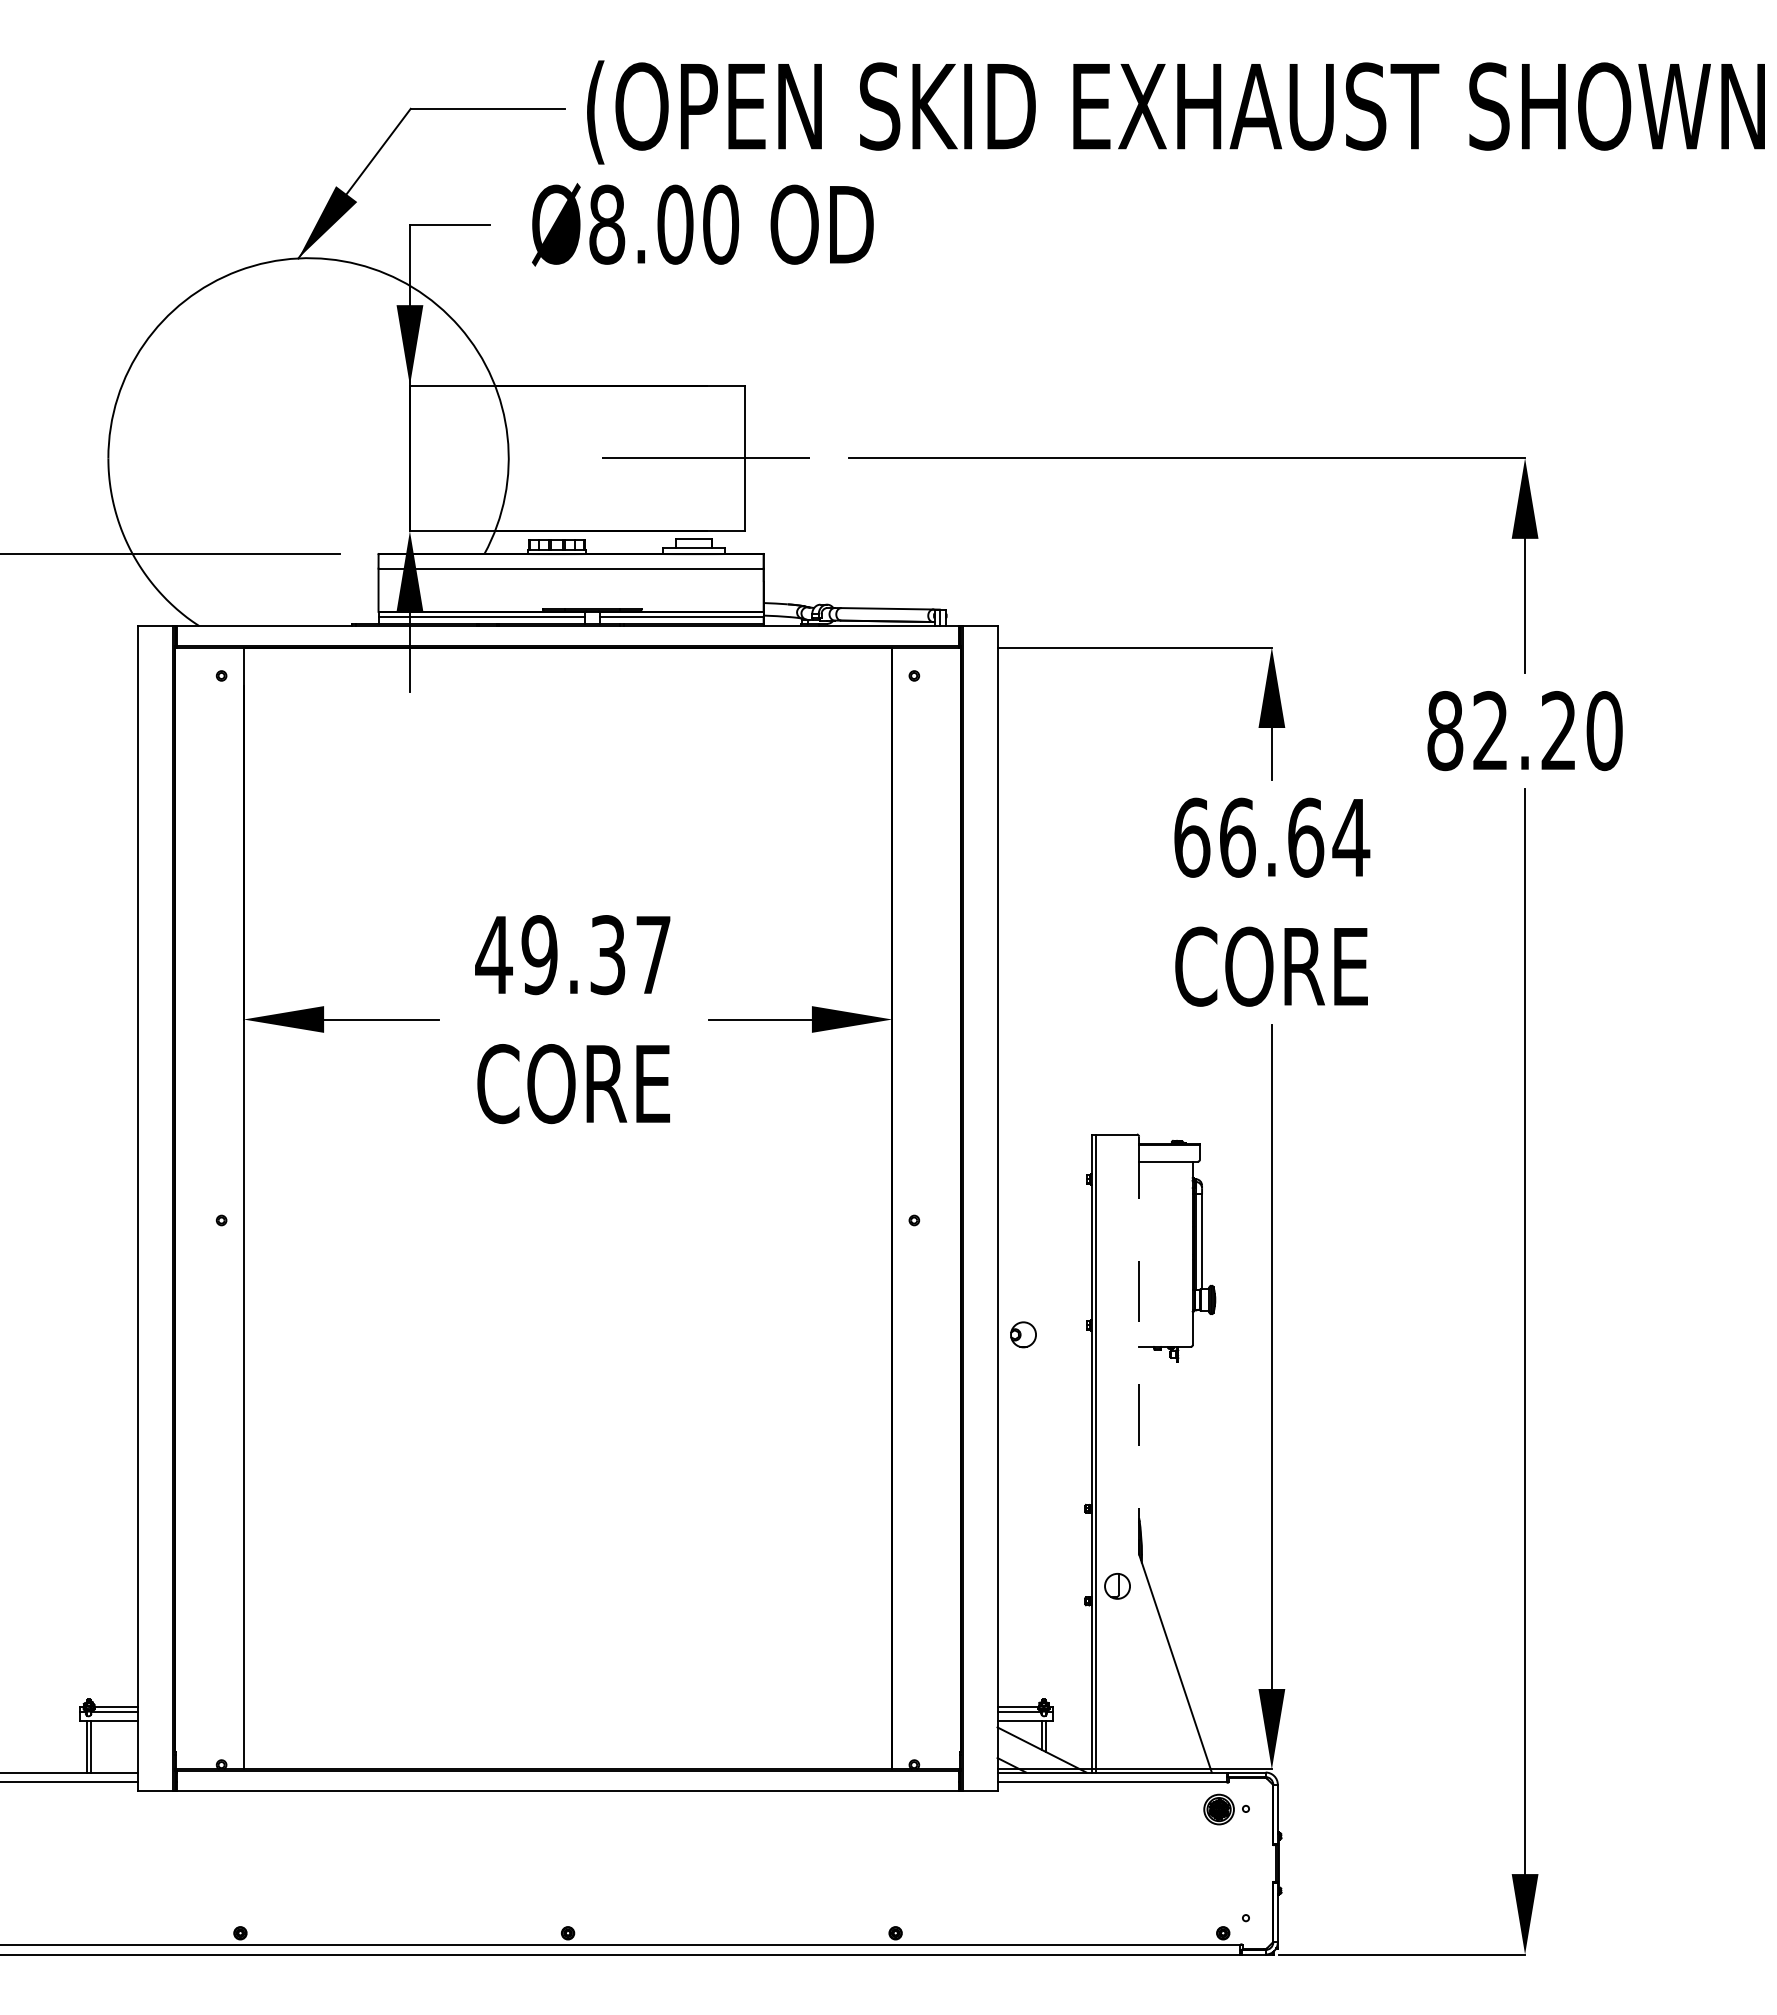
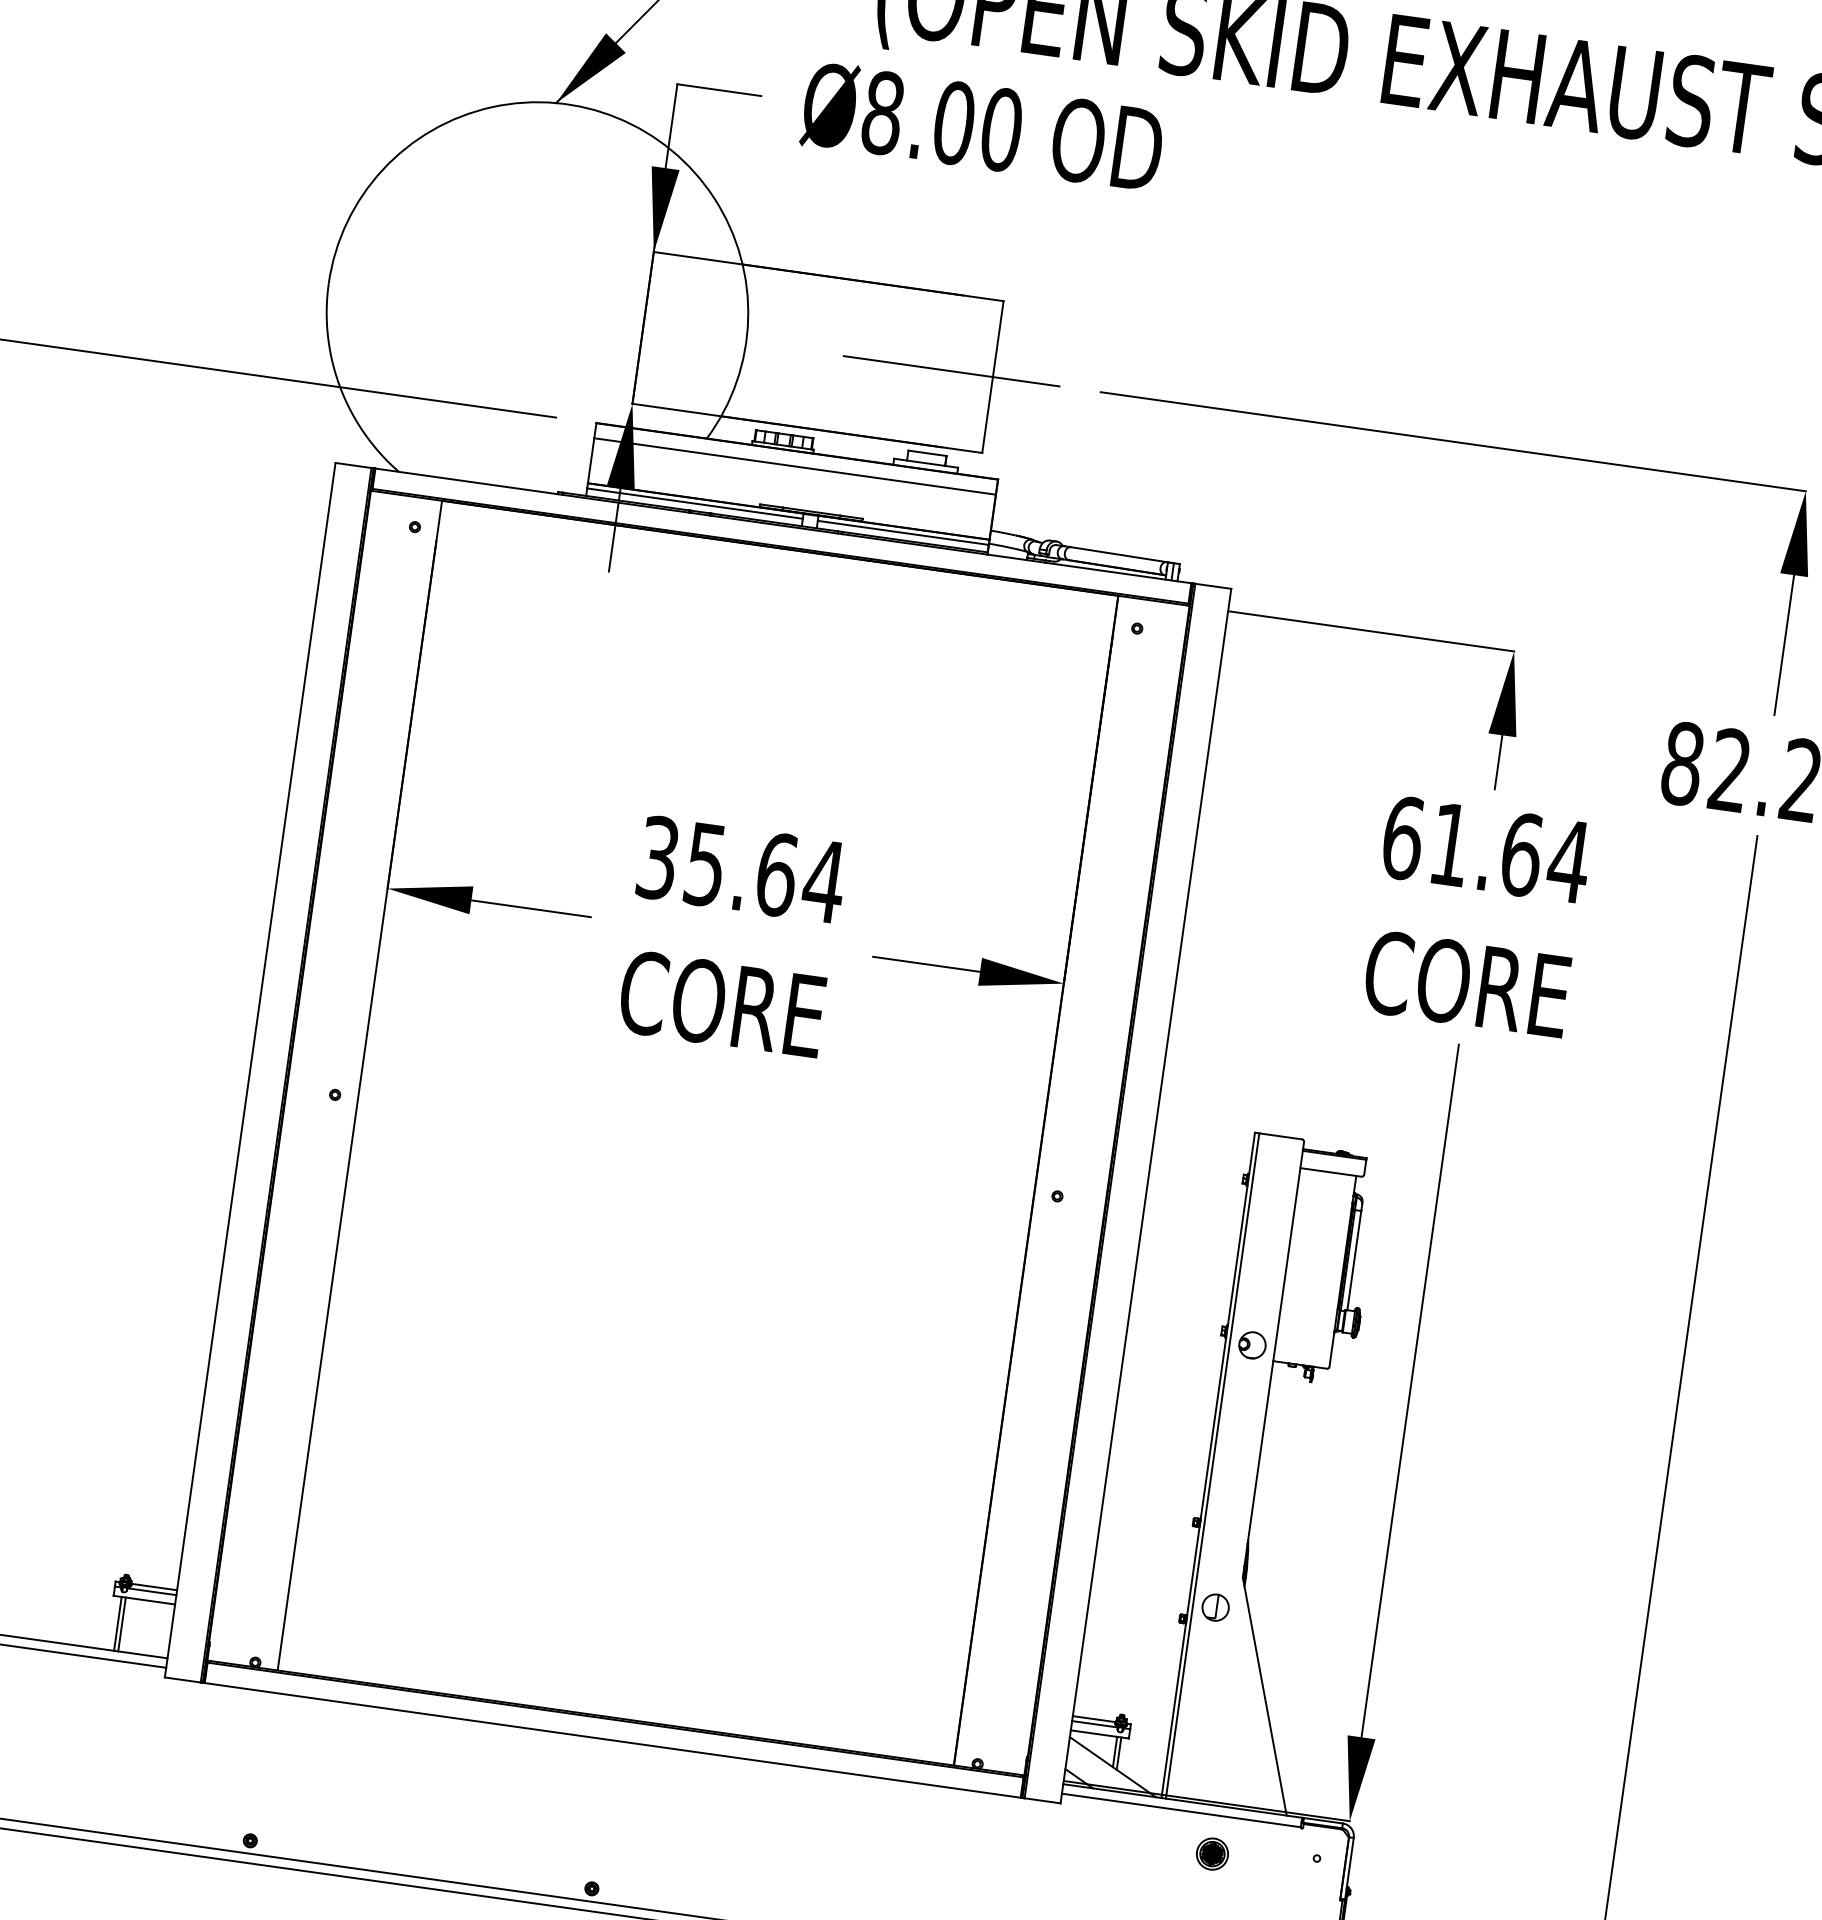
text: (1237, 837) -> (1450, 844), 66.64 -> 61.64
text: (573, 955) -> (740, 870), 49.37 -> 35.64
part: (1023, 1334) -> (1252, 1345), moved
line: (1139, 1345) -> (1273, 1359), dashed -> solid
part: (1218, 1809) -> (1211, 1853), moved

